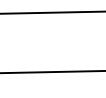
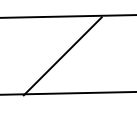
line: (48, 43) -> (62, 56), added

